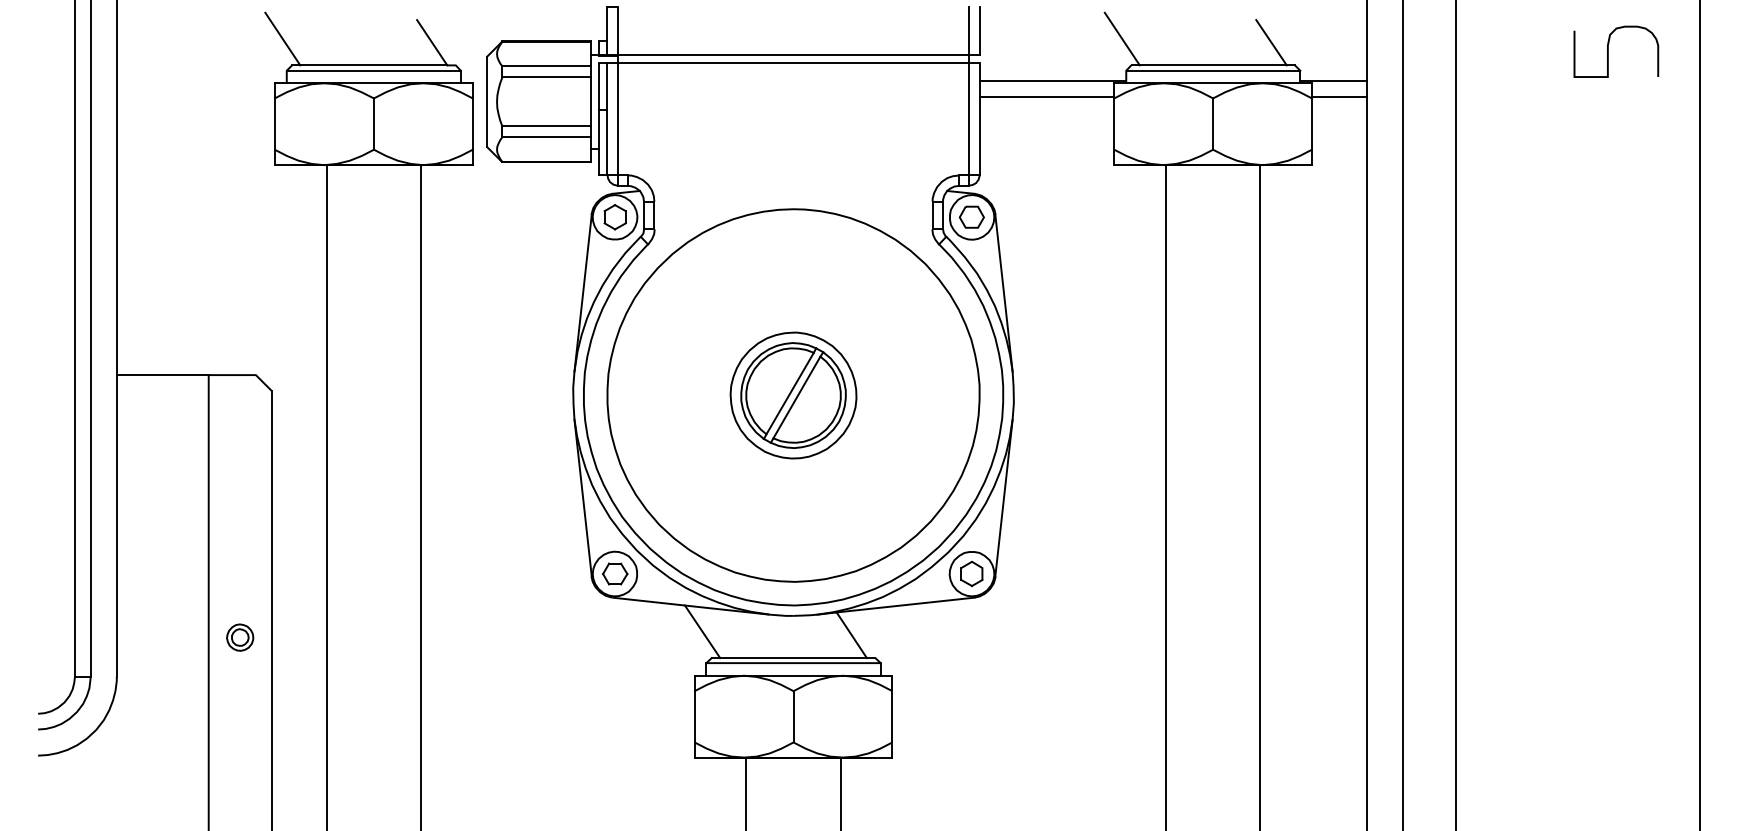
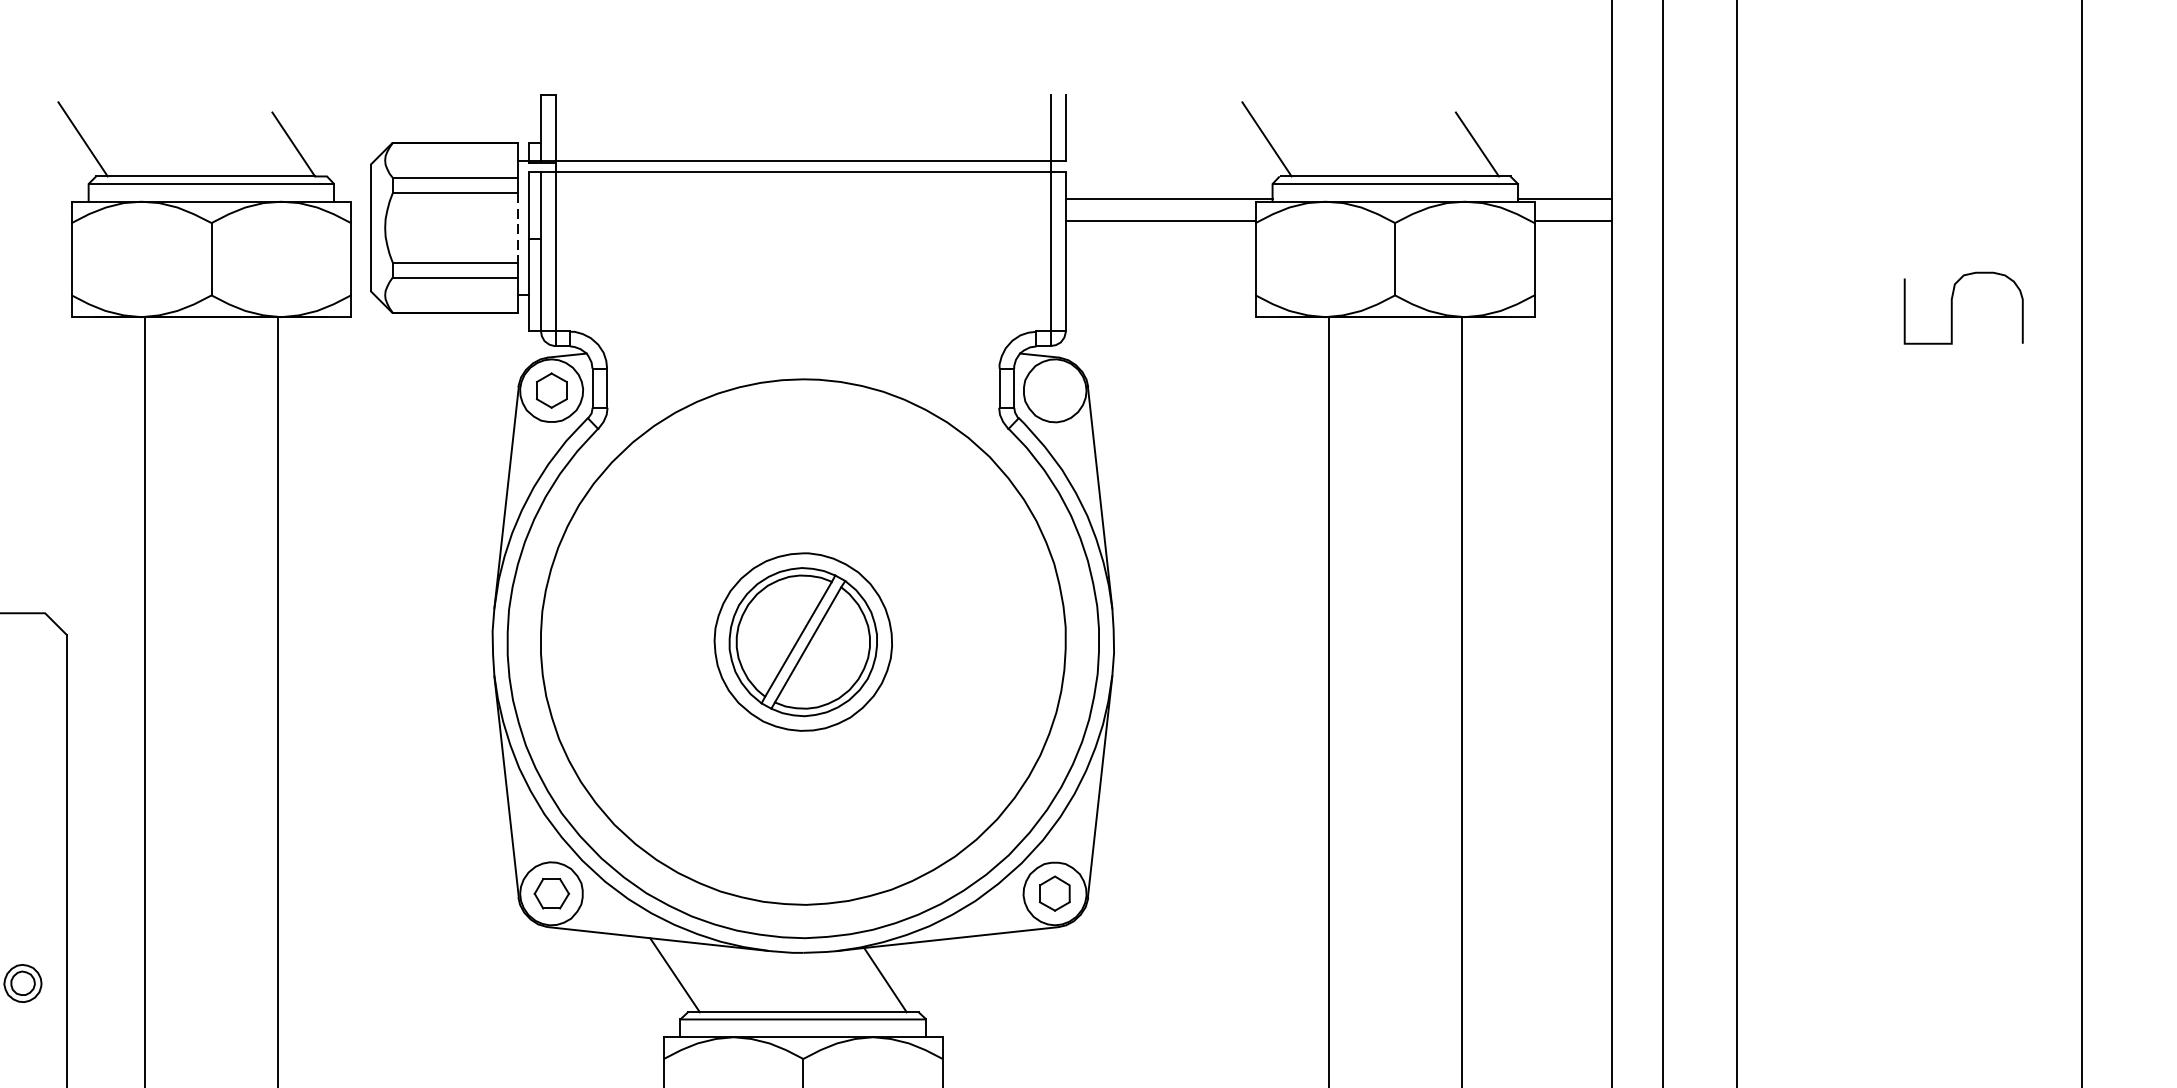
curve: (1608, 51) -> (1952, 307), moved
line: (591, 101) -> (518, 227), solid -> dashed
part: (971, 216) -> (1054, 389), removed

